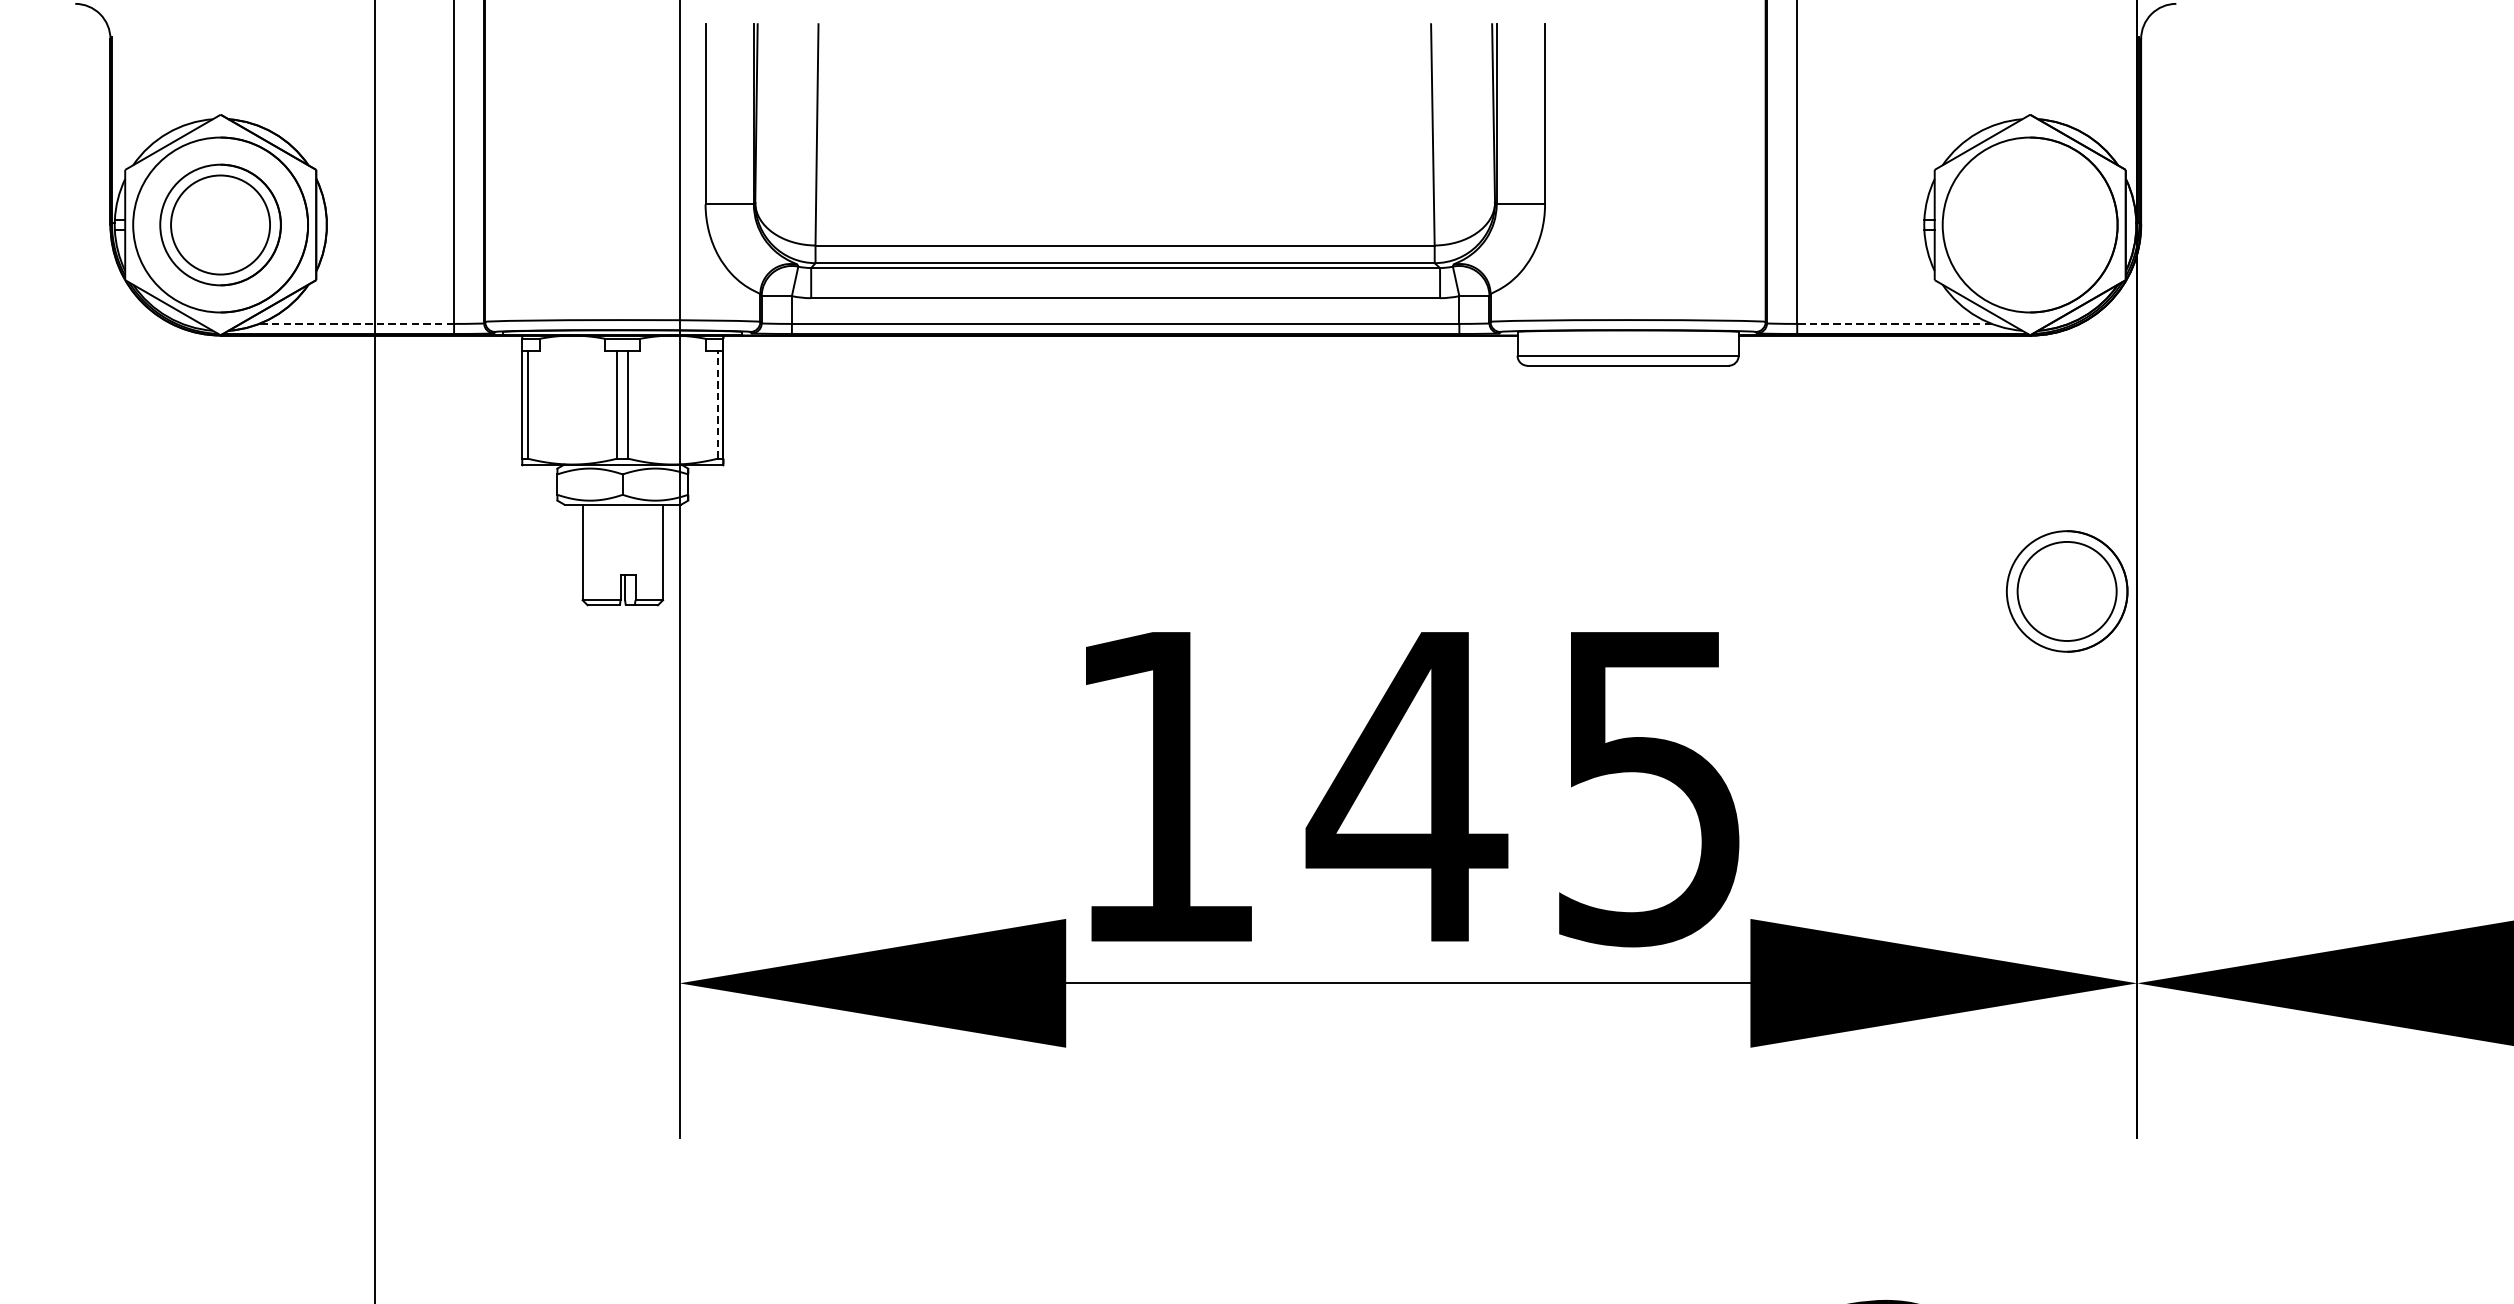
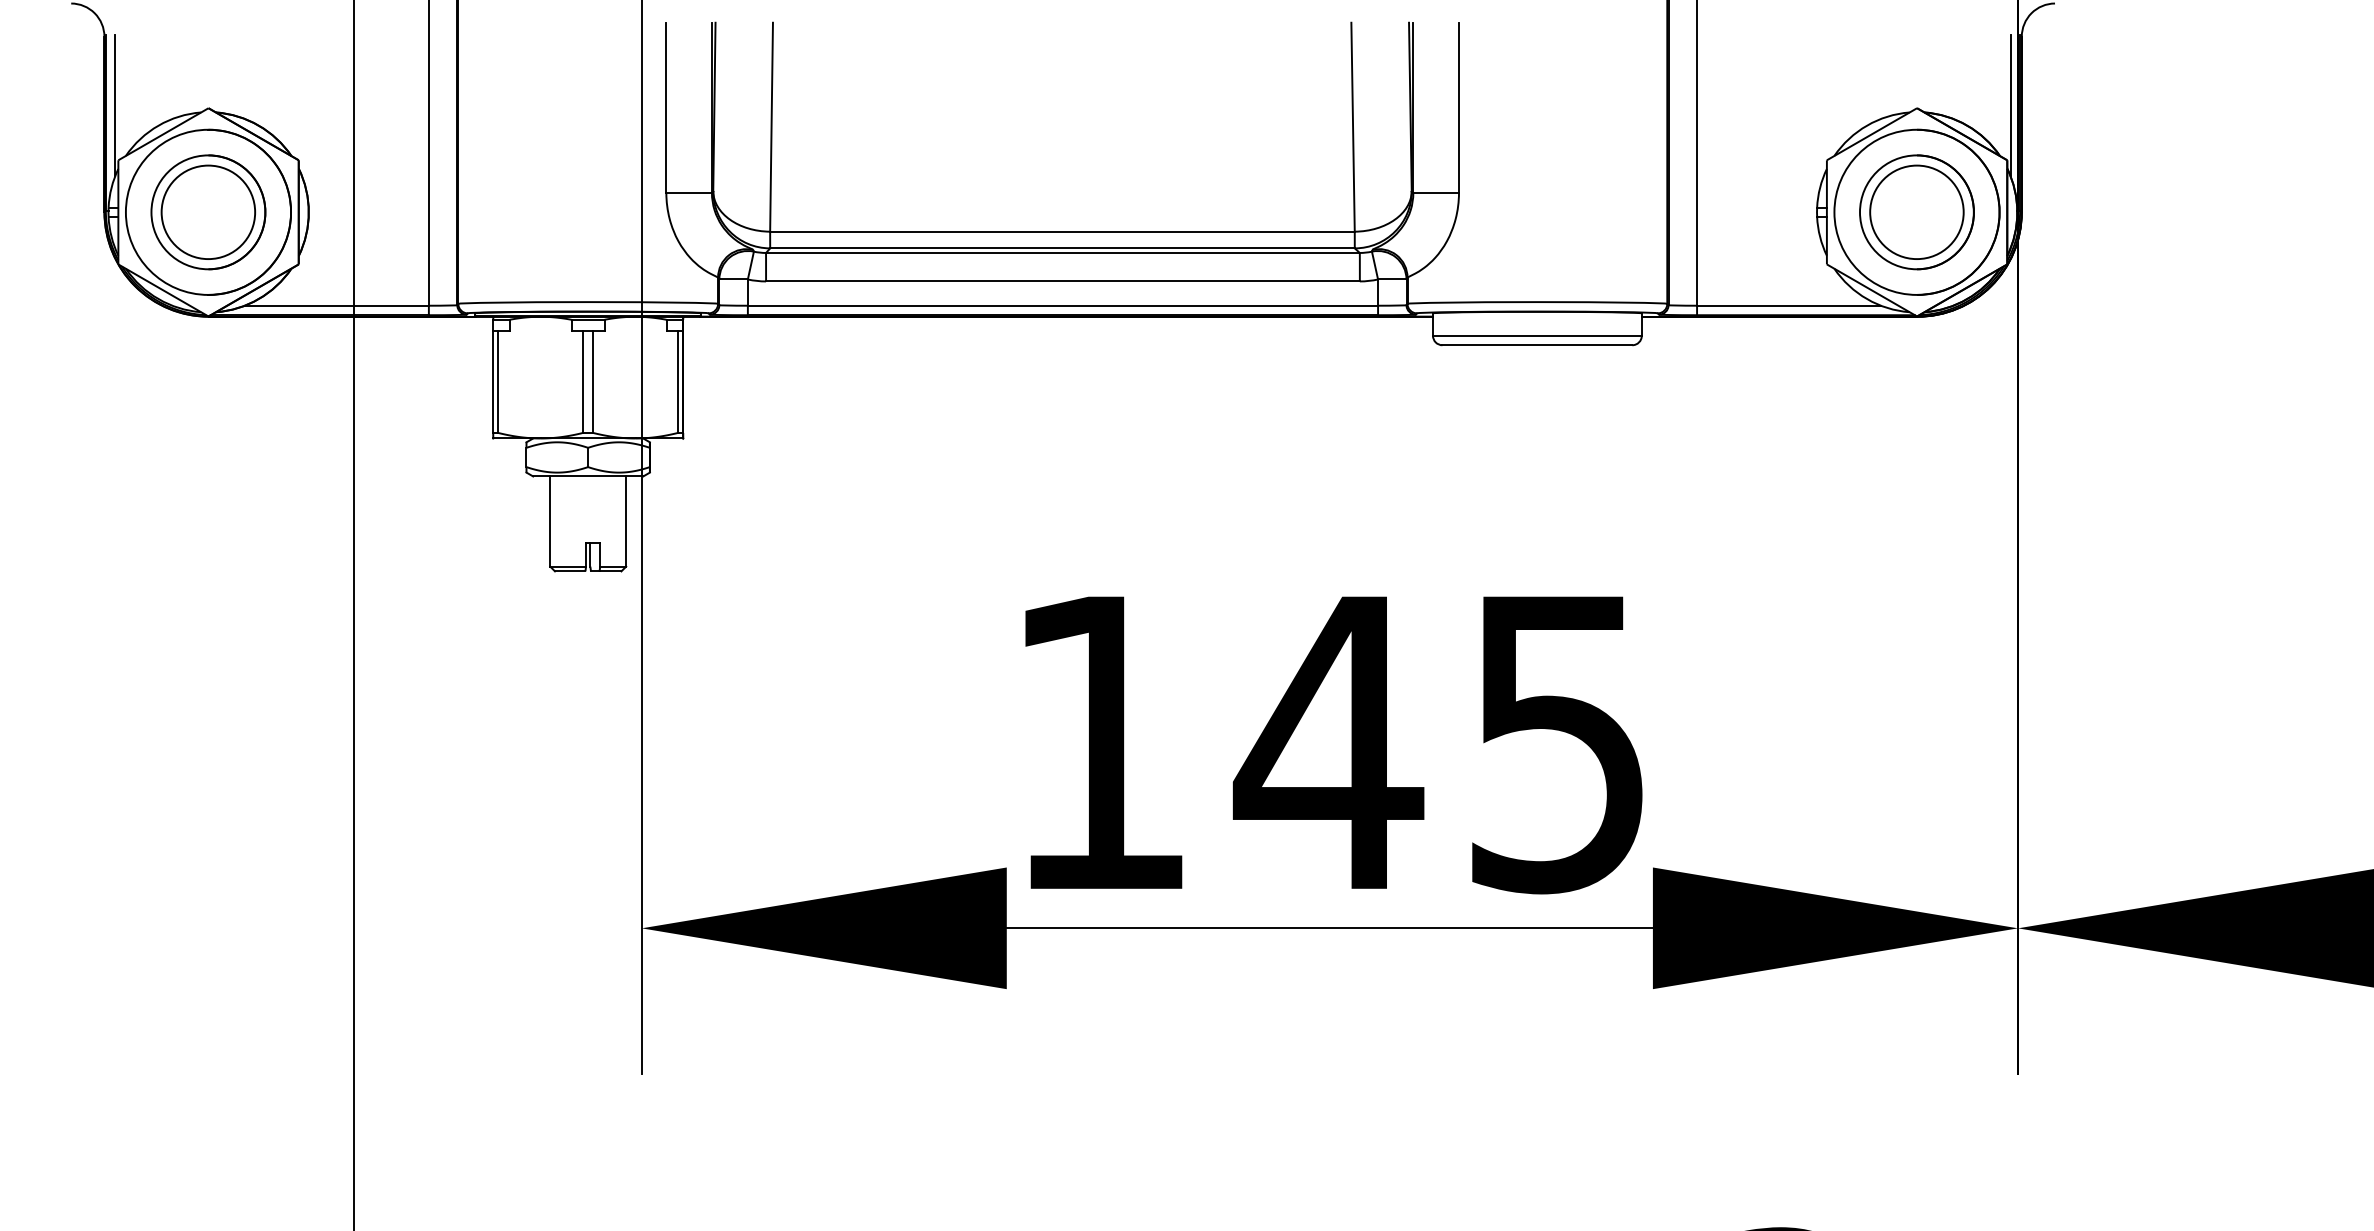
line: (122, 111) -> (115, 105), added
line: (2129, 111) -> (2010, 105), added
line: (356, 323) -> (336, 305), dashed -> solid
line: (1895, 323) -> (1789, 305), dashed -> solid
line: (717, 405) -> (677, 382), dashed -> solid
part: (2066, 591) -> (1916, 212), moved

